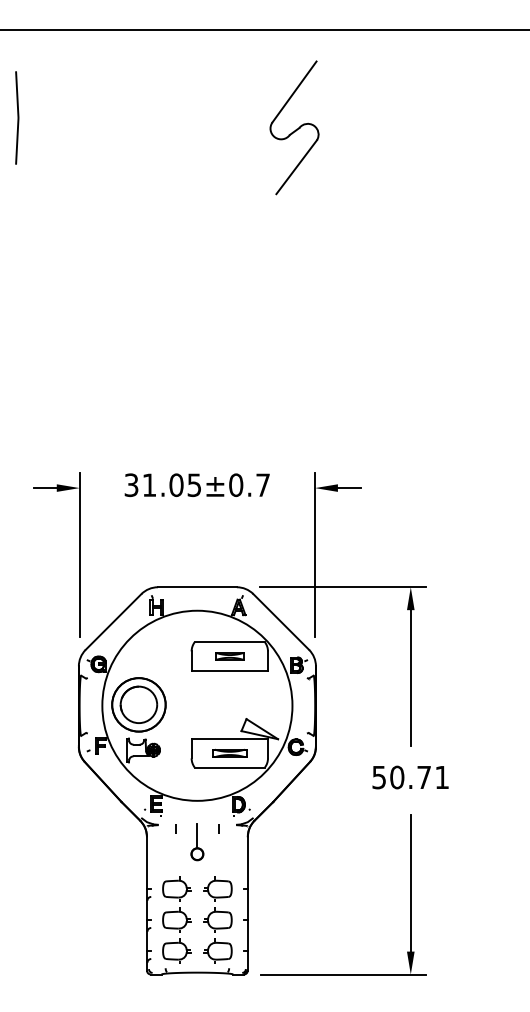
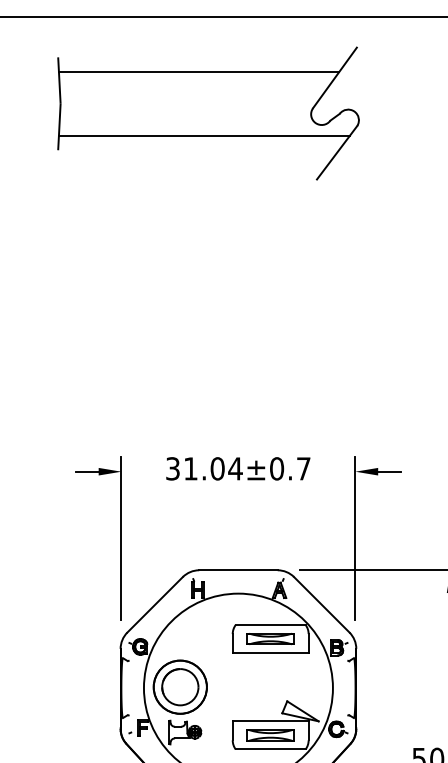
line: (157, 85) -> (198, 71), added
line: (162, 150) -> (203, 136), added
text: (194, 485) -> (235, 469), 31.05±0.7 -> 31.04±0.7
part: (229, 656) -> (270, 639), size x1.67
part: (229, 753) -> (270, 735), size x1.43

